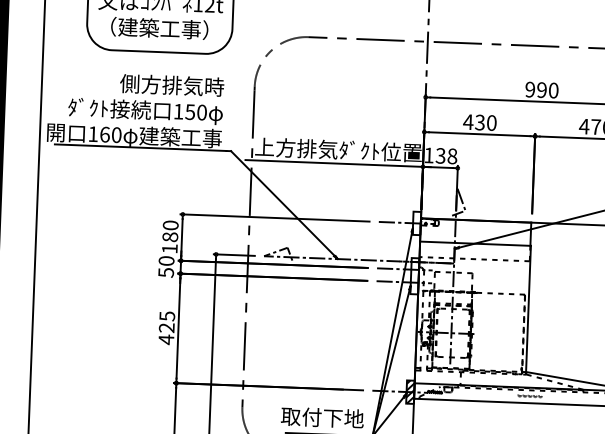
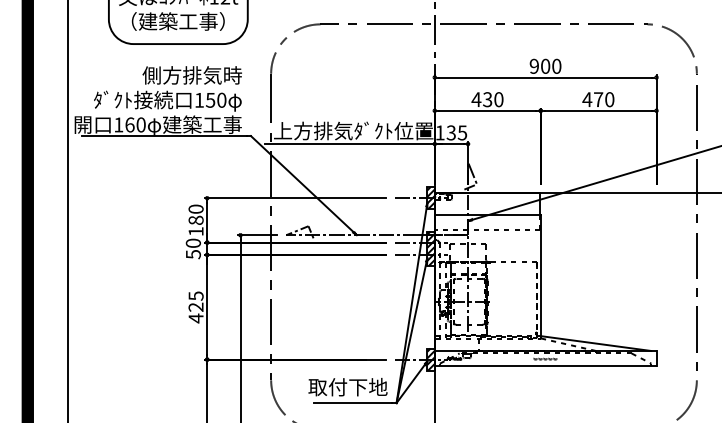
text: (541, 90) -> (545, 66), 990 -> 900
text: (452, 155) -> (462, 132), 138 -> 135
hatch: (416, 223) -> (430, 198), added
hatch: (414, 275) -> (430, 248), added

